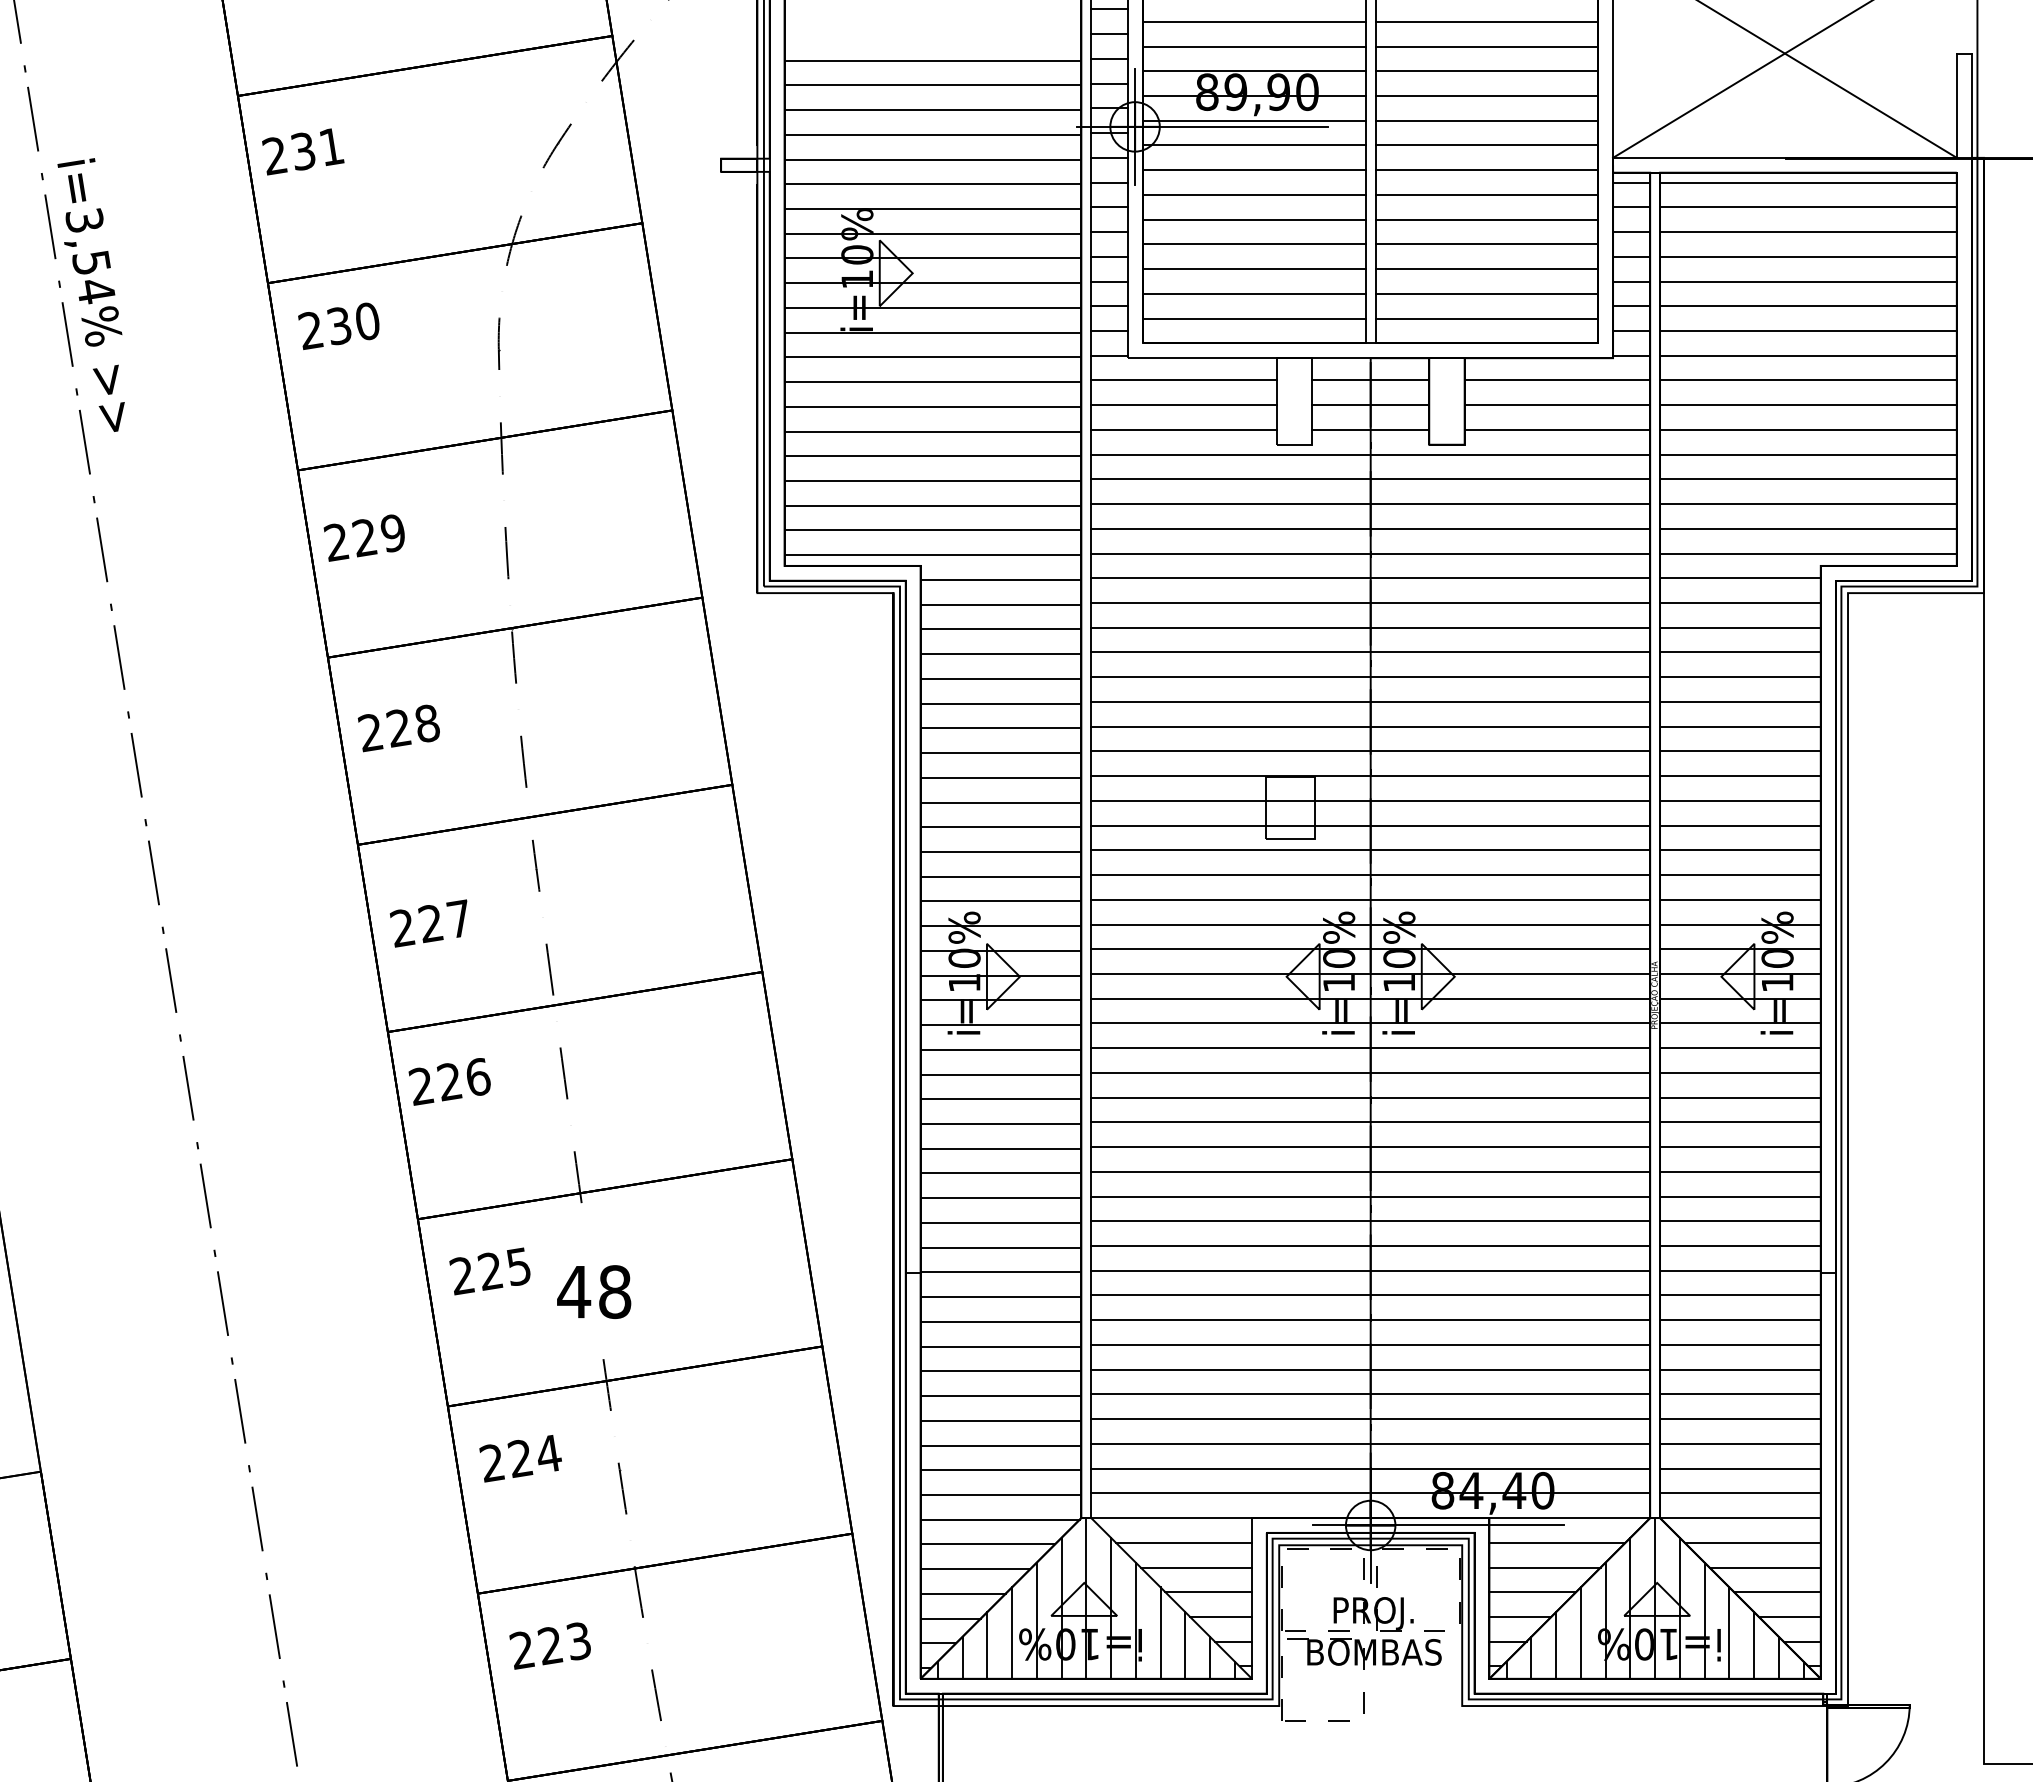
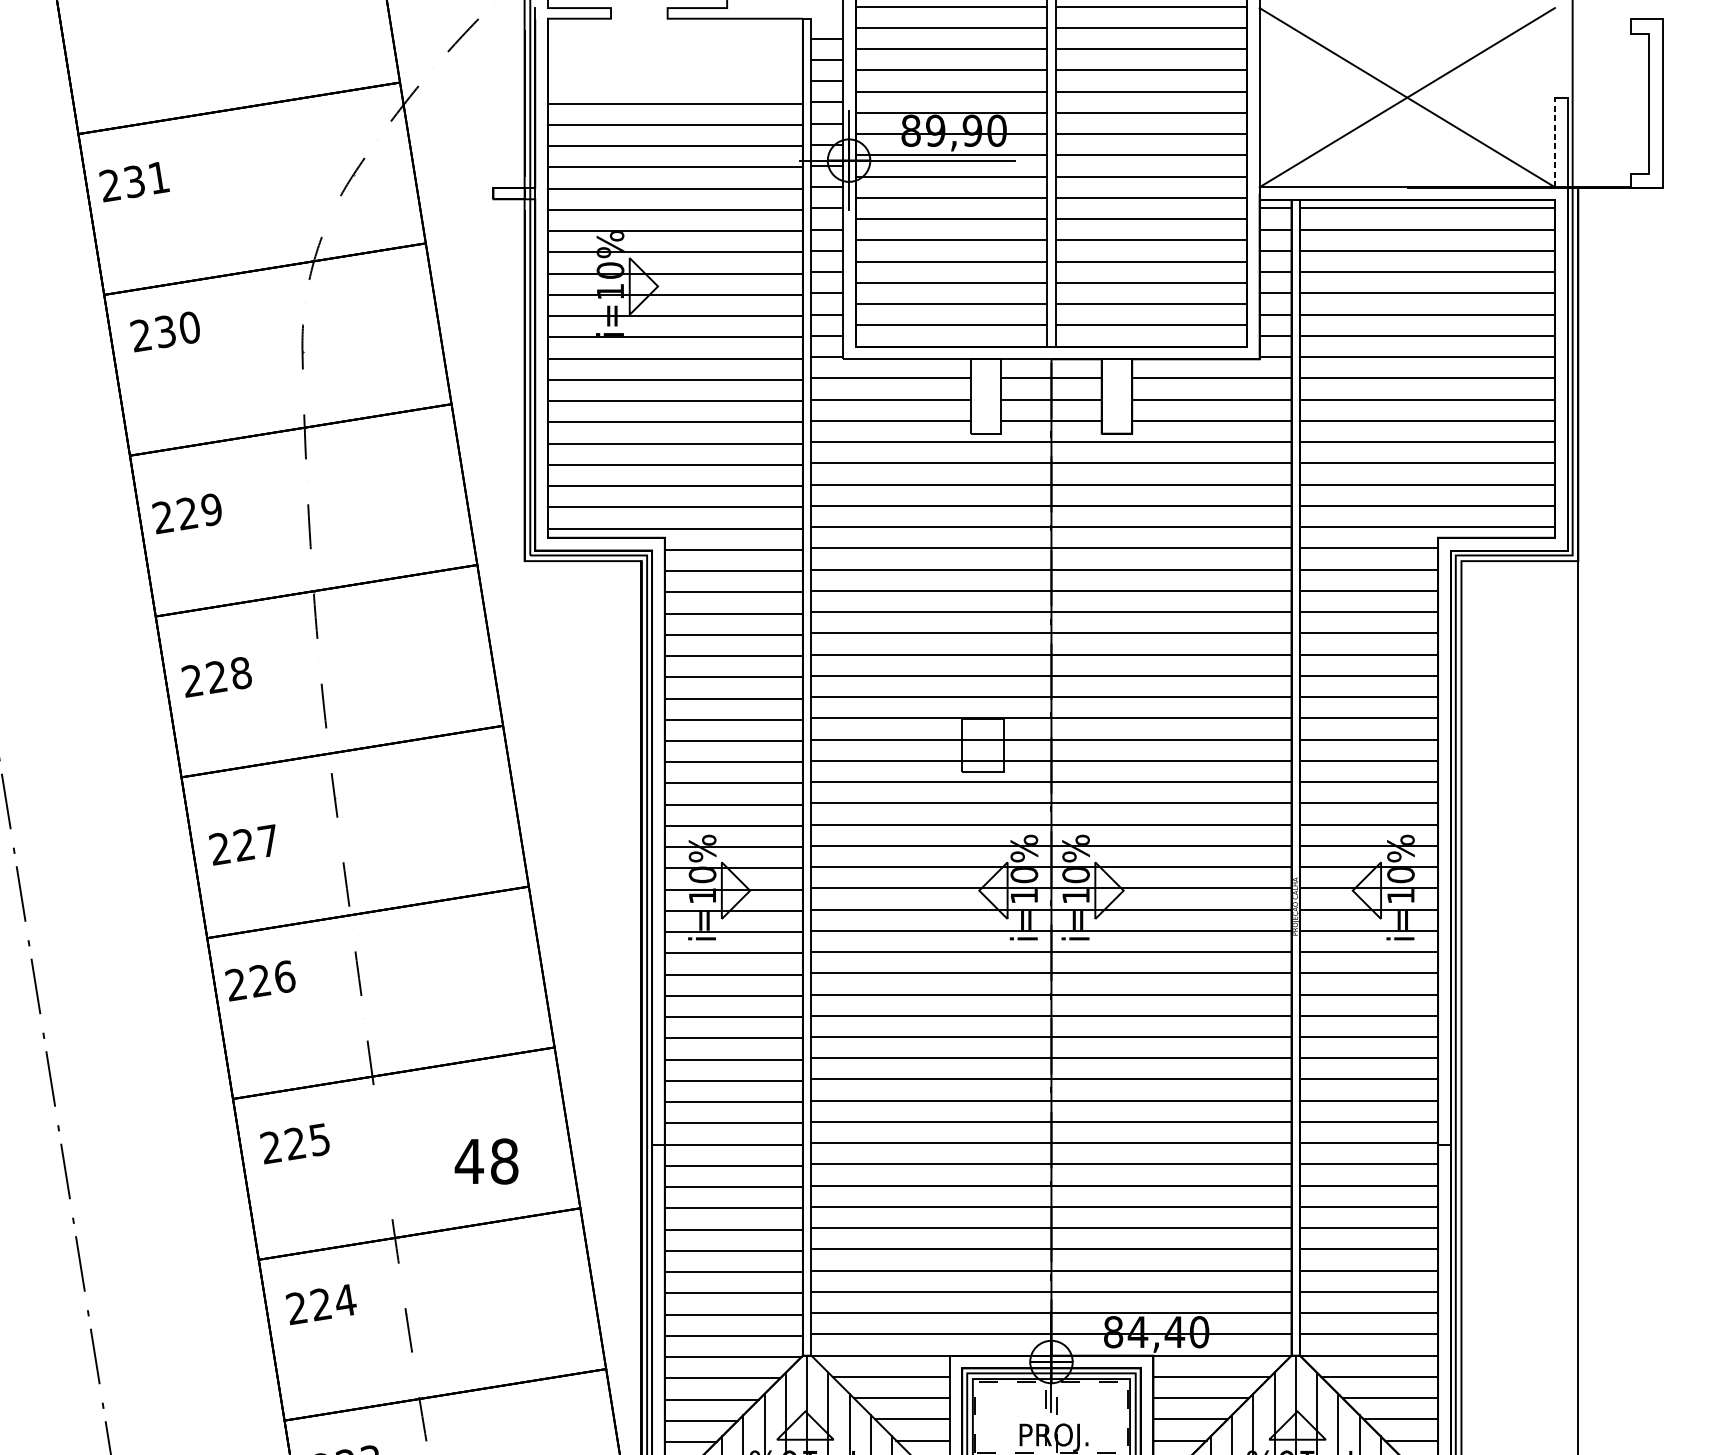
line: (1956, 106) -> (1554, 143), solid -> dashed
text: (594, 1291) -> (486, 1161), moved
line: (1438, 1525) -> (1109, 1362), removed

